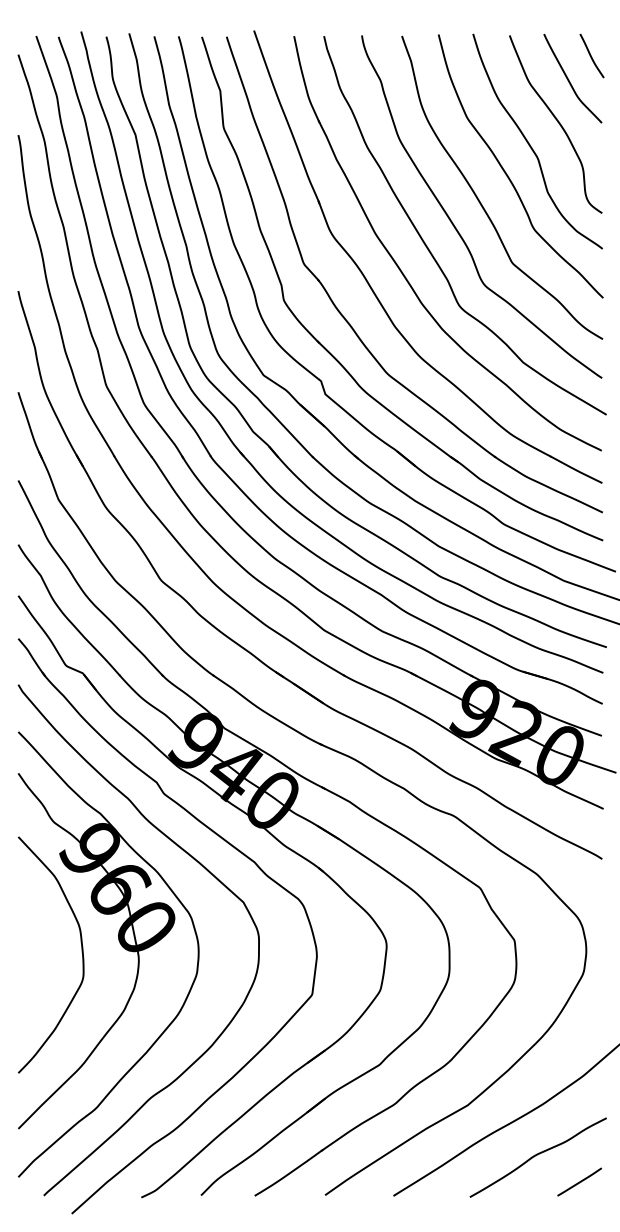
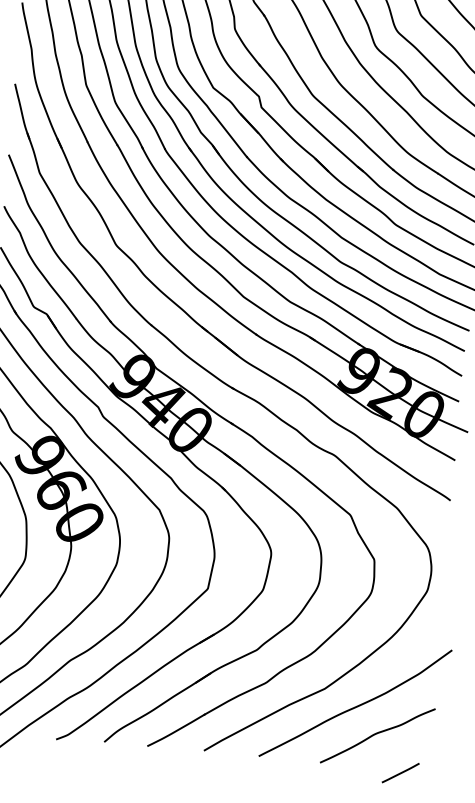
line: (579, 1181) -> (400, 772), moved

